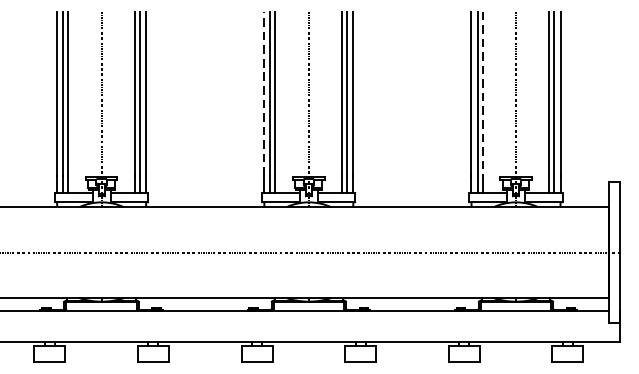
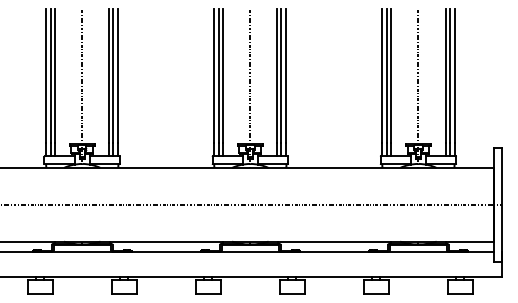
line: (264, 93) -> (214, 75), dashed -> solid
line: (482, 93) -> (391, 75), dashed -> solid

